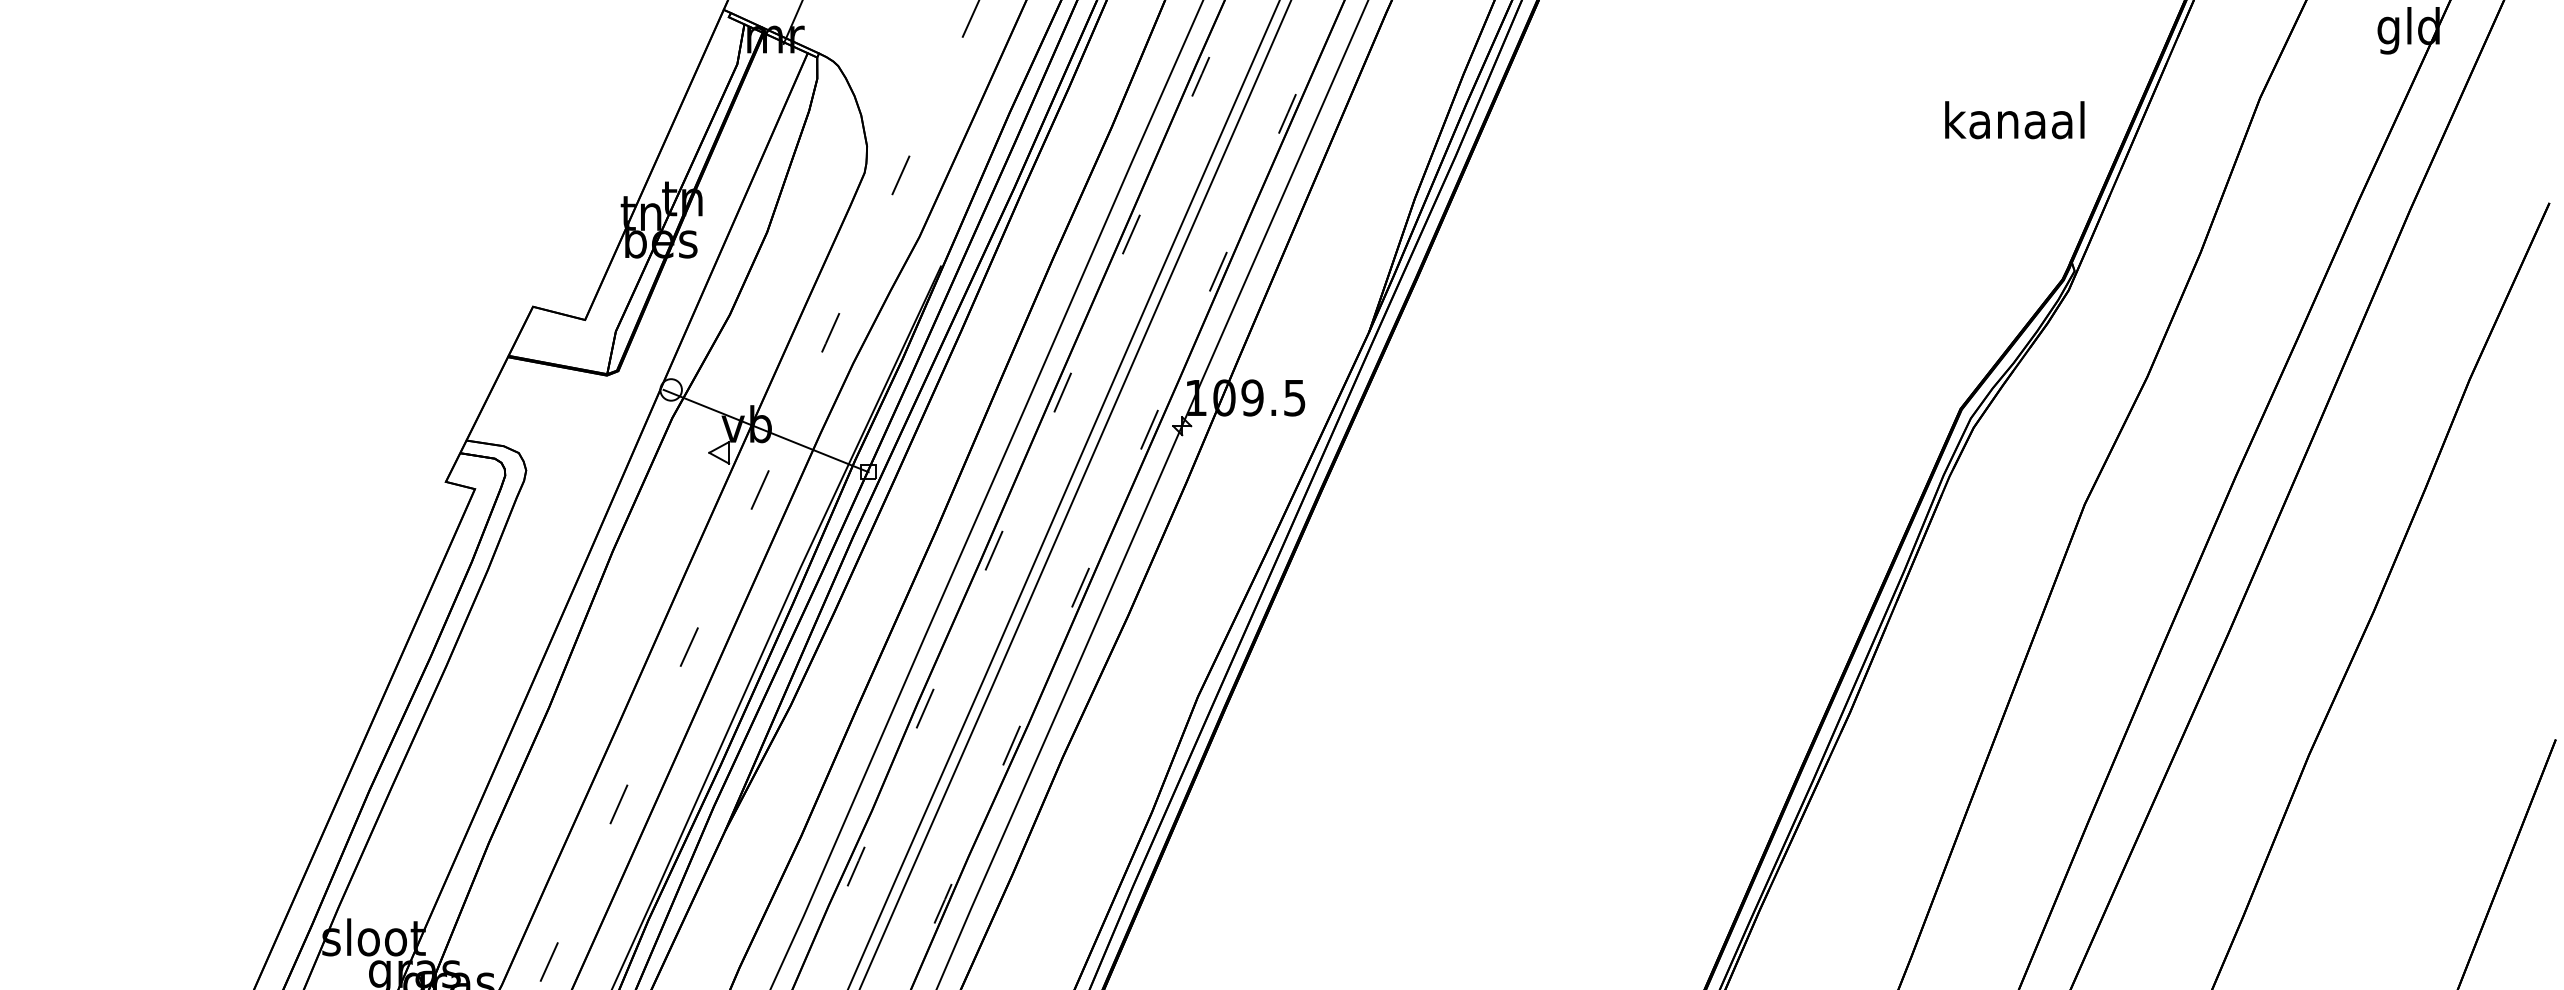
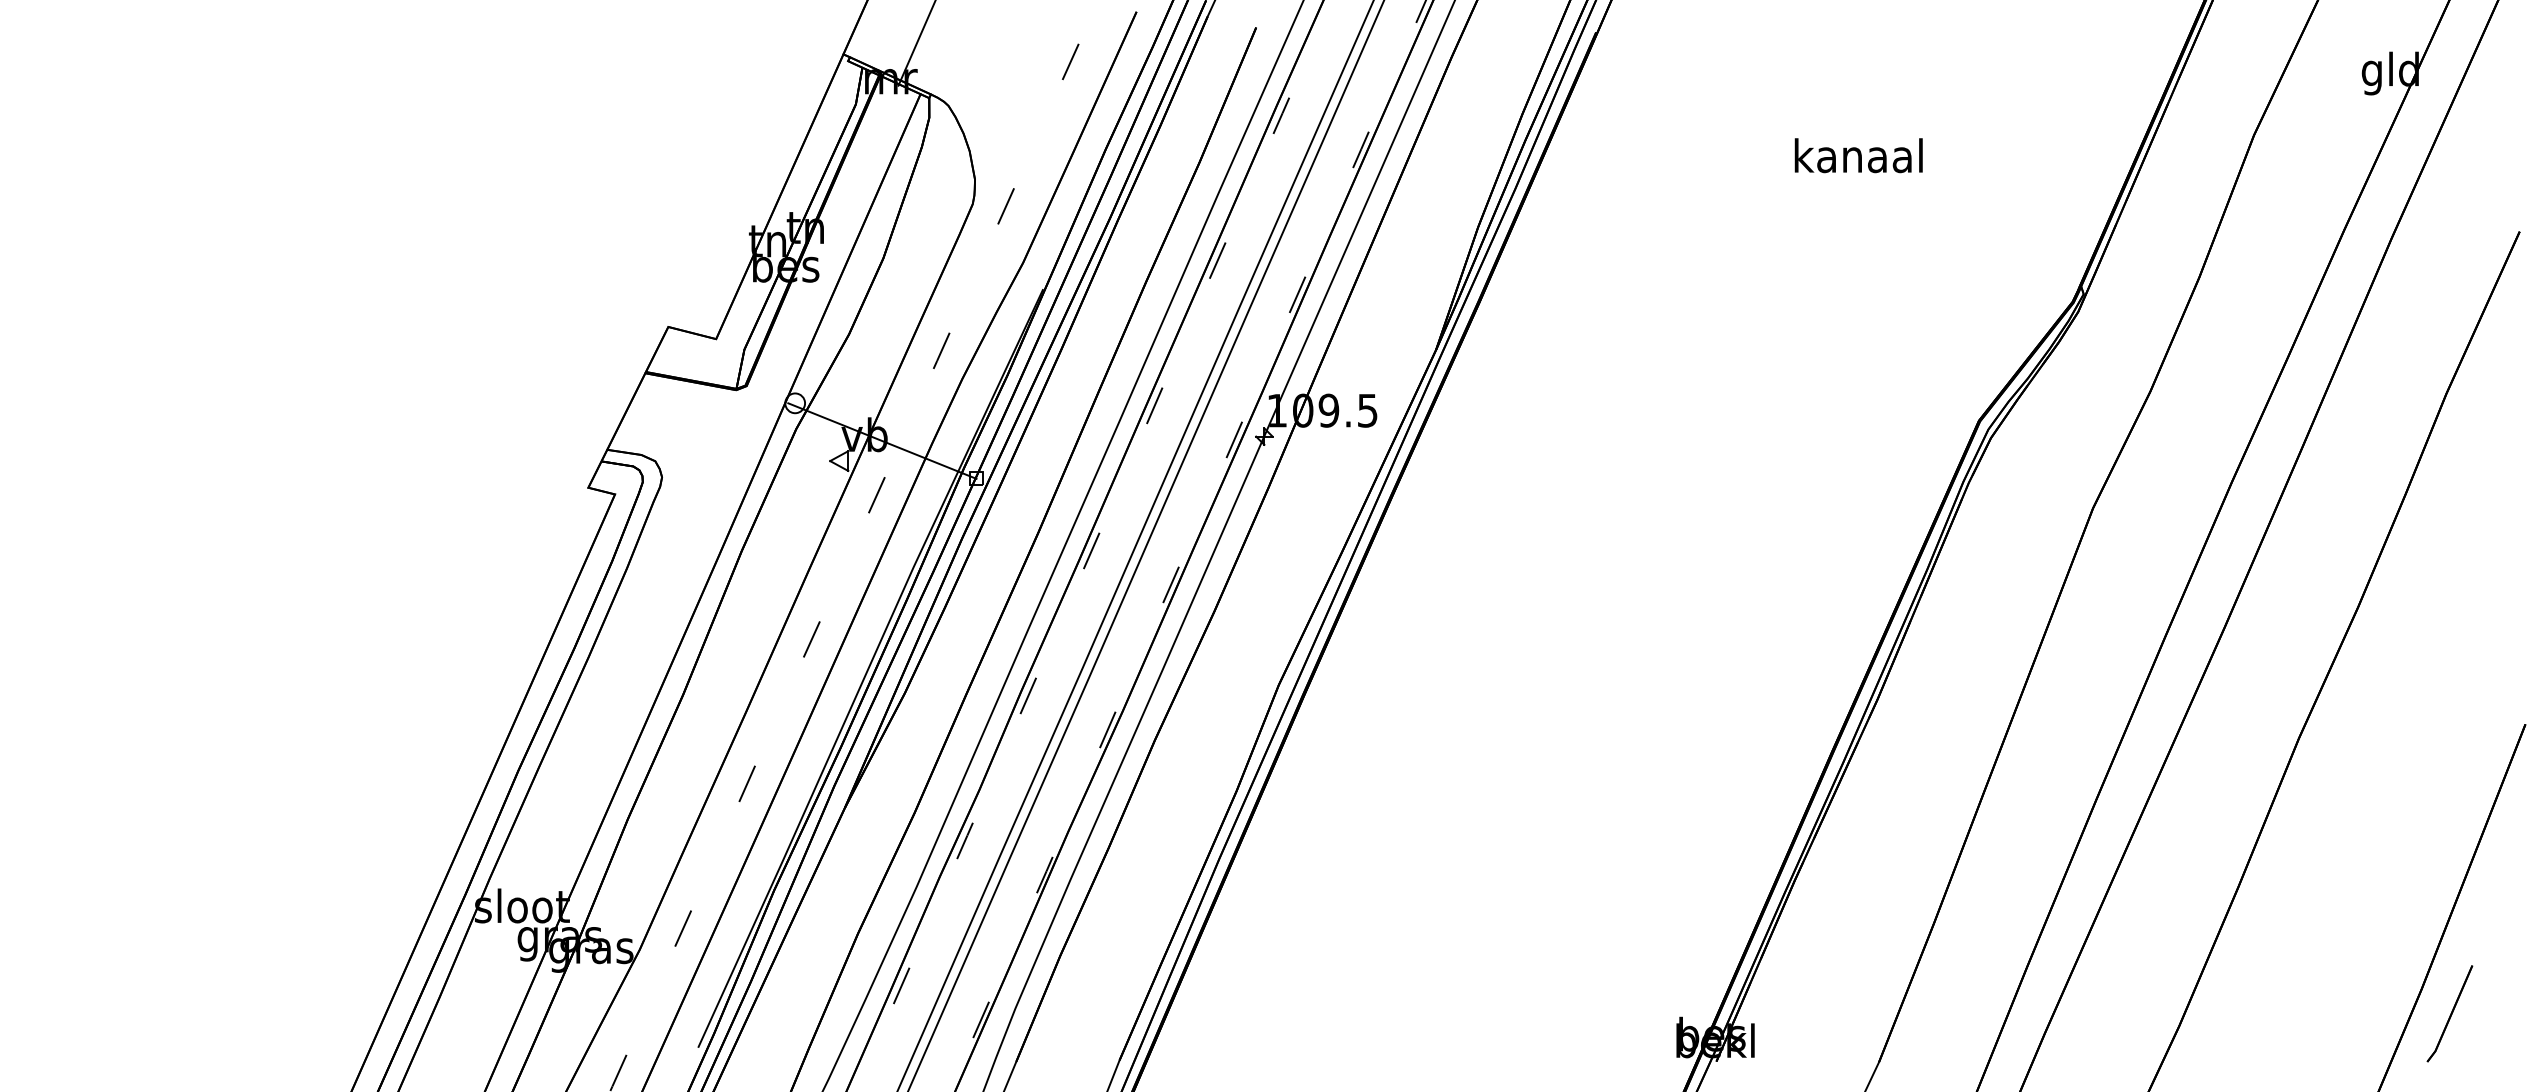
text: (2014, 119) -> (1858, 155), moved

